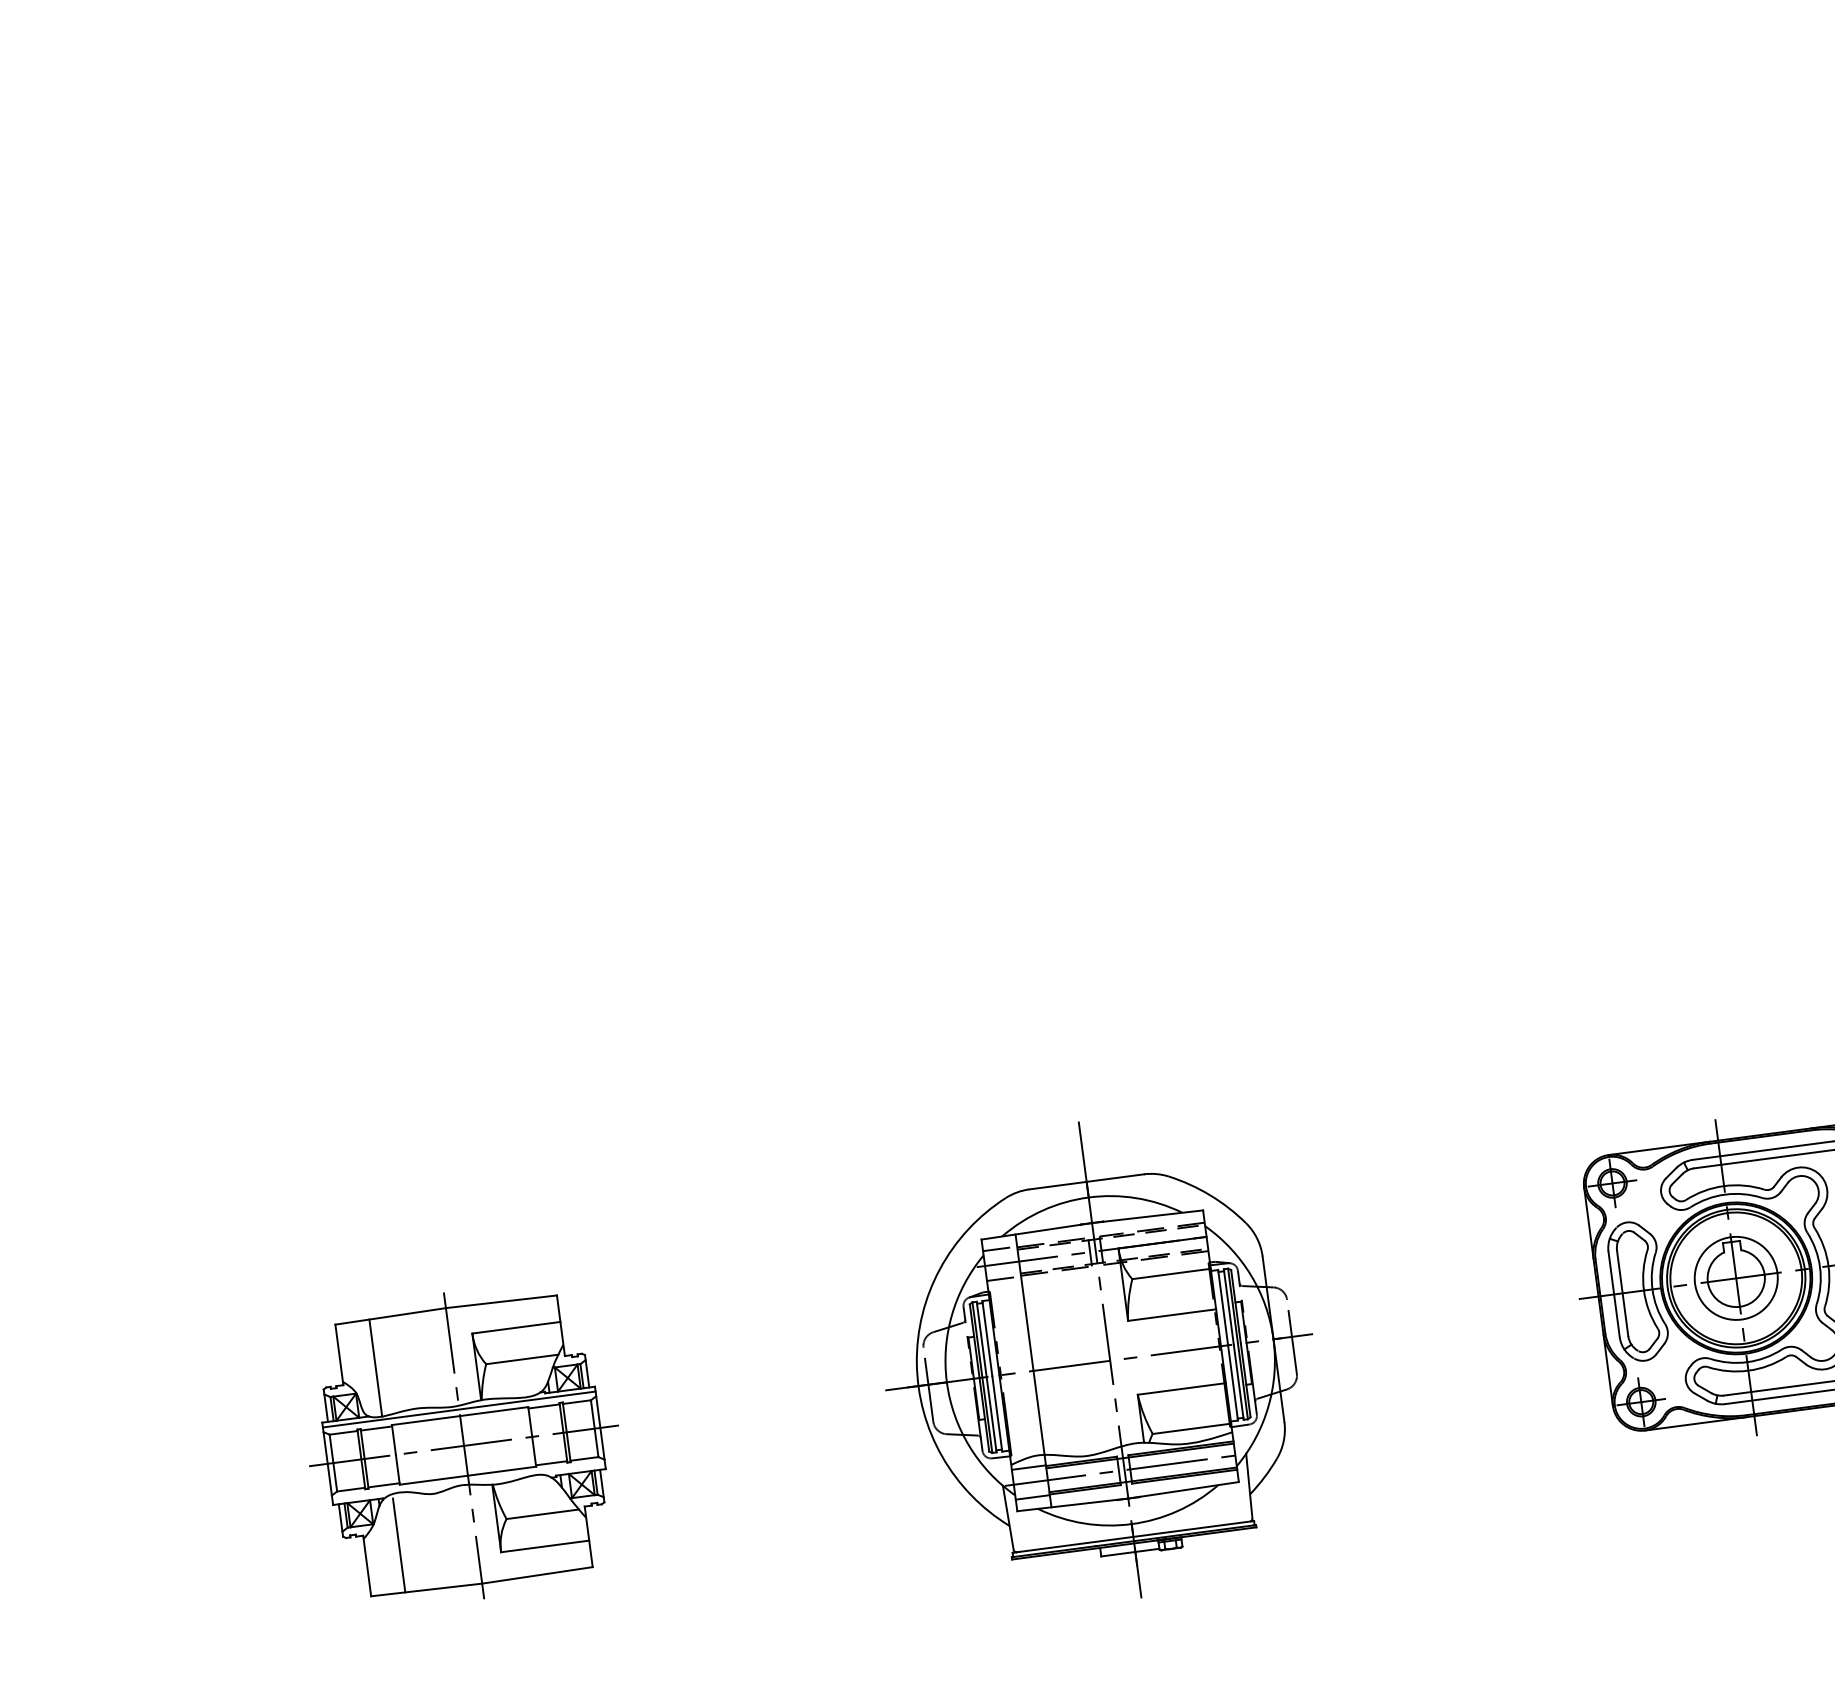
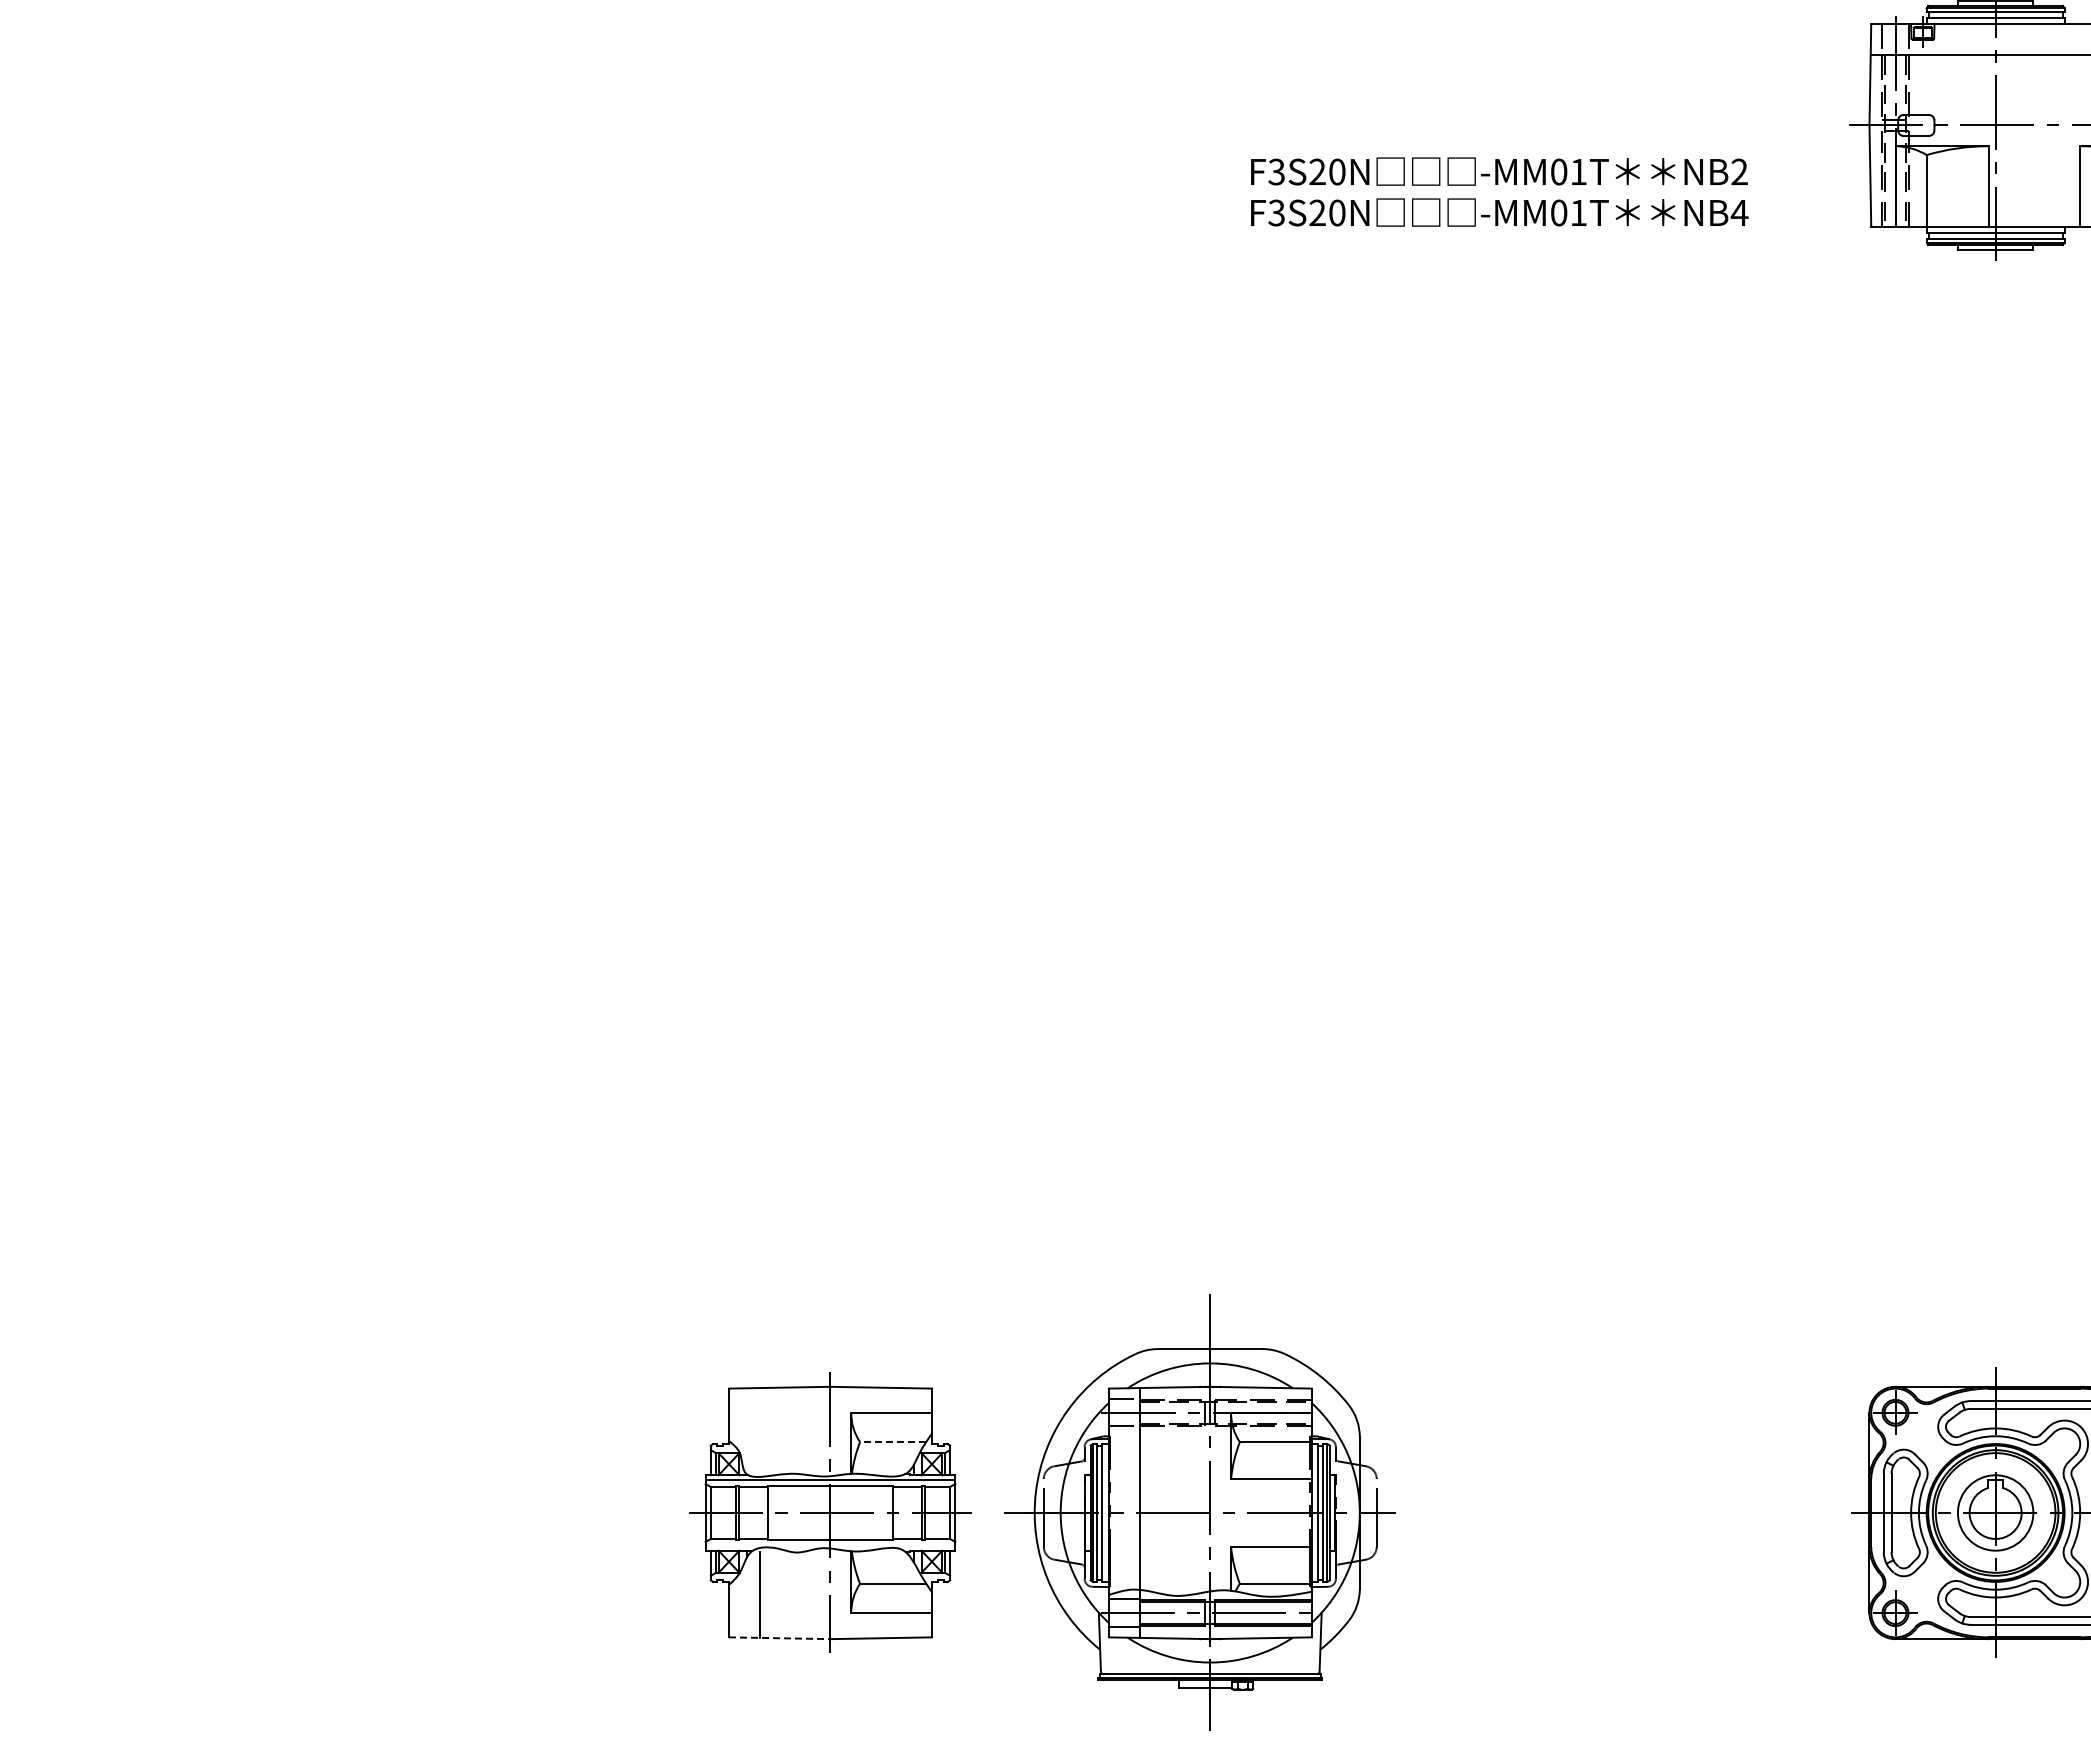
line: (521, 1360) -> (892, 1442), solid -> dashed
part: (1098, 1361) -> (1199, 1512), moved
line: (376, 1368) -> (760, 1432), removed
line: (426, 1590) -> (779, 1638), solid -> dashed

